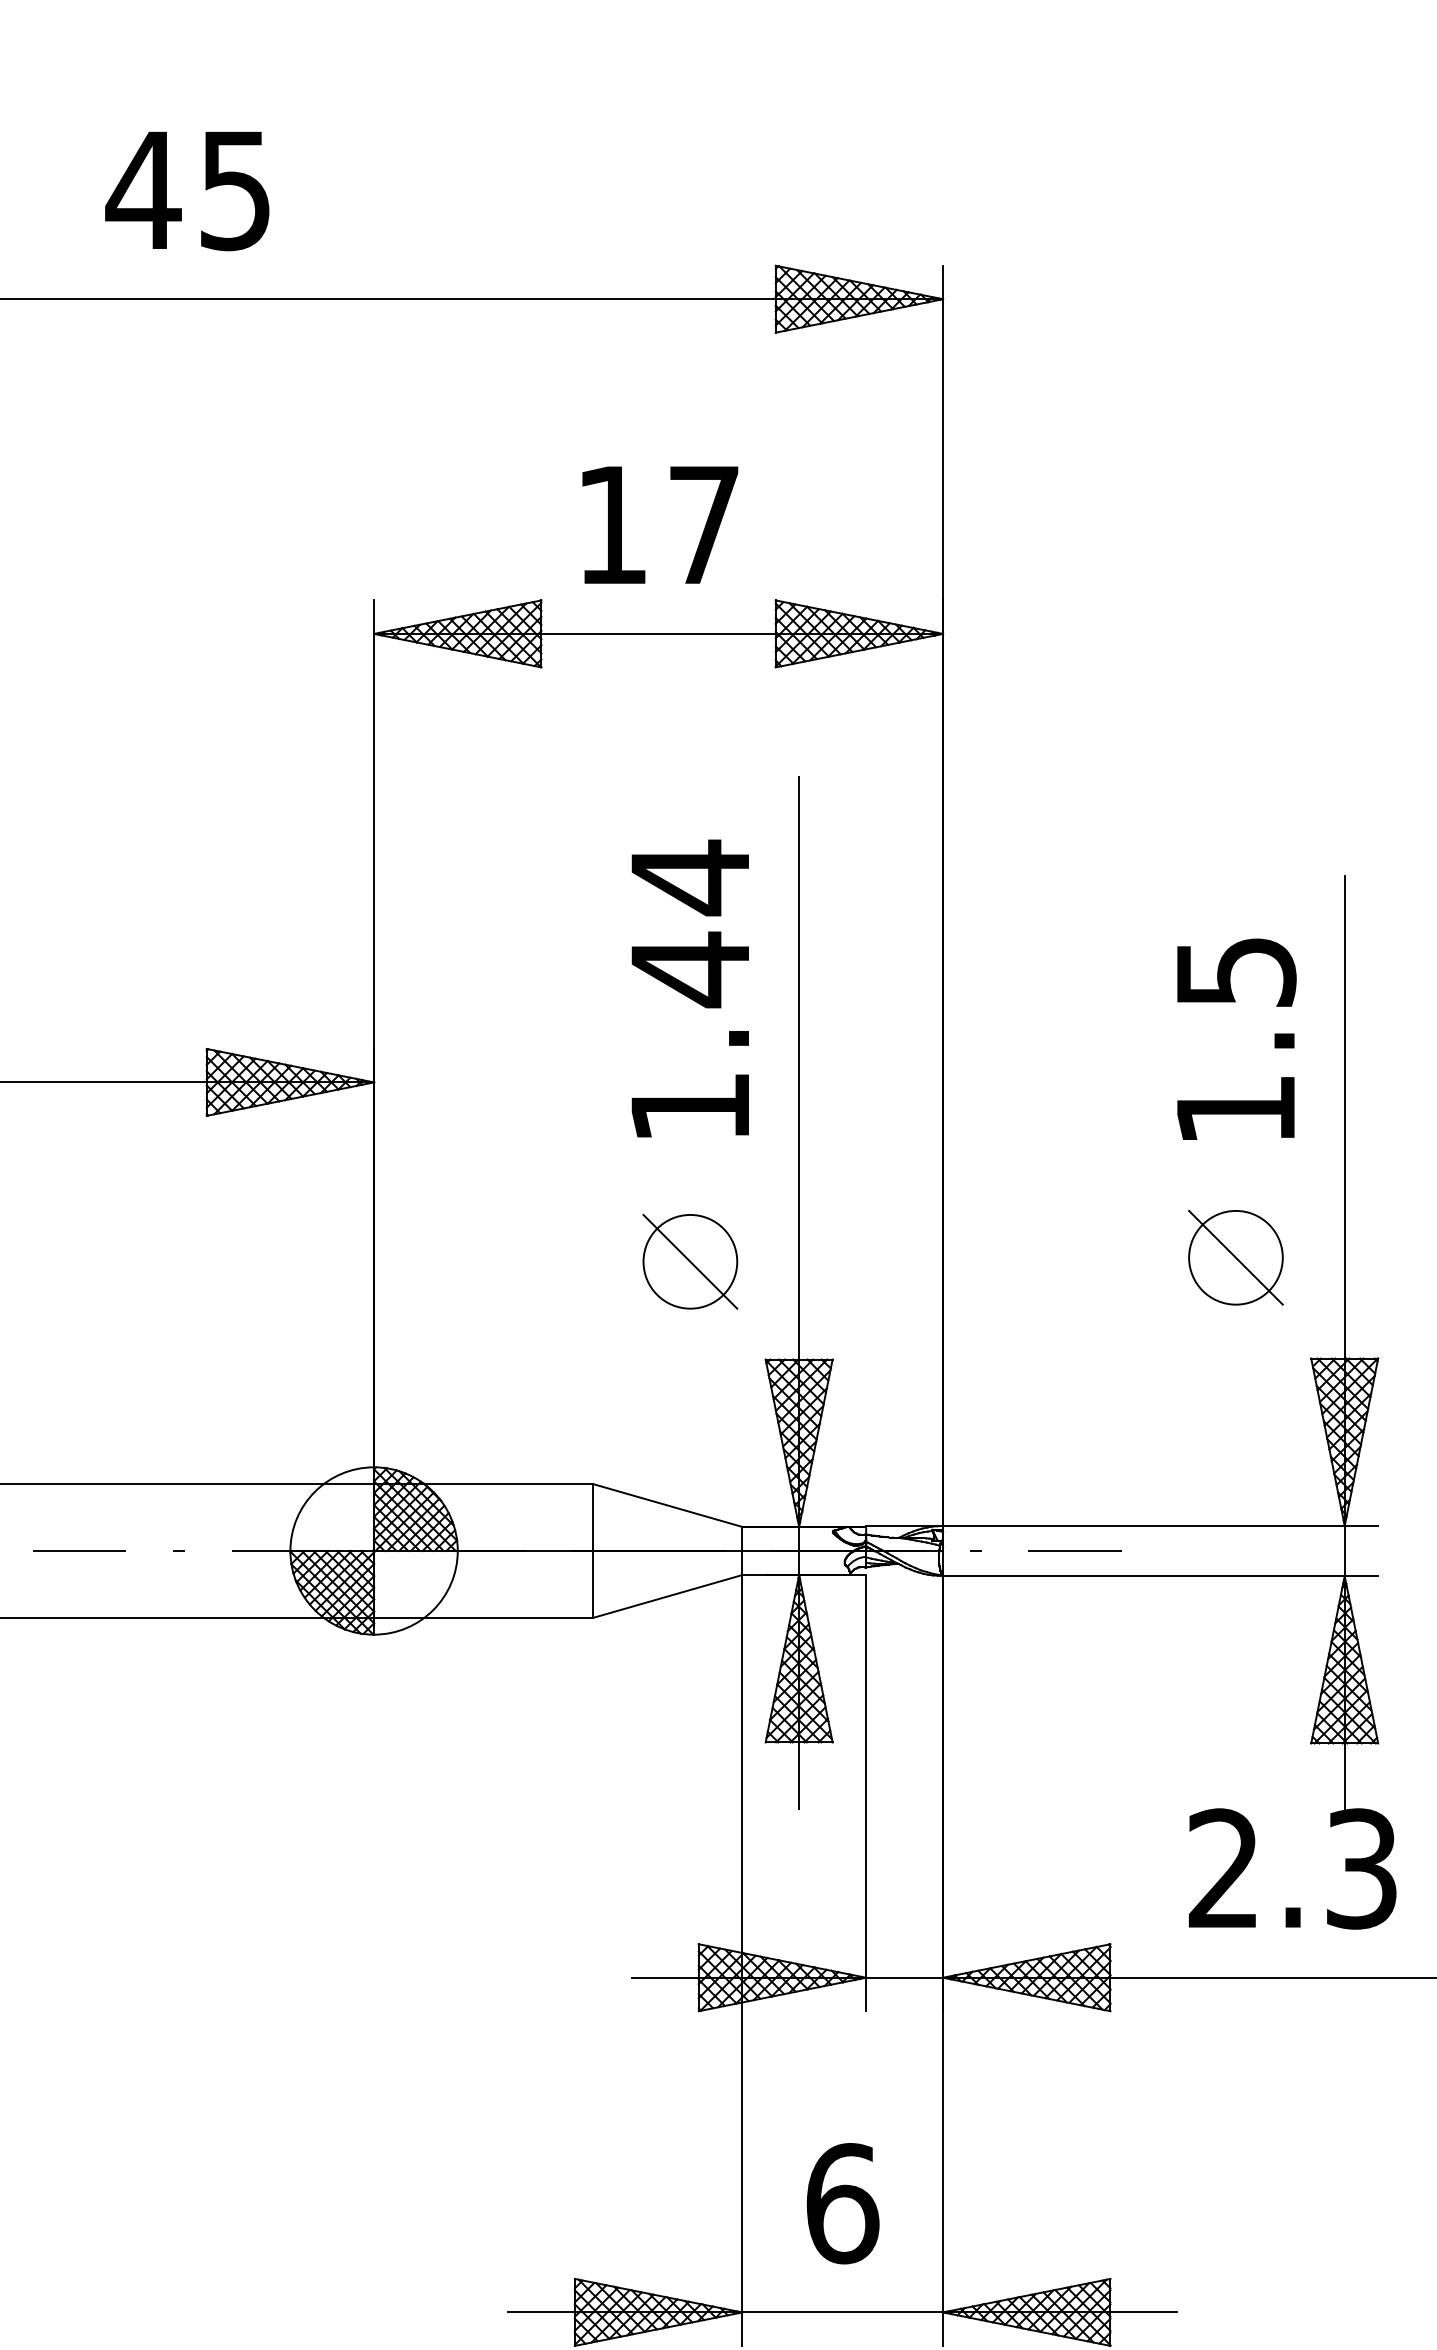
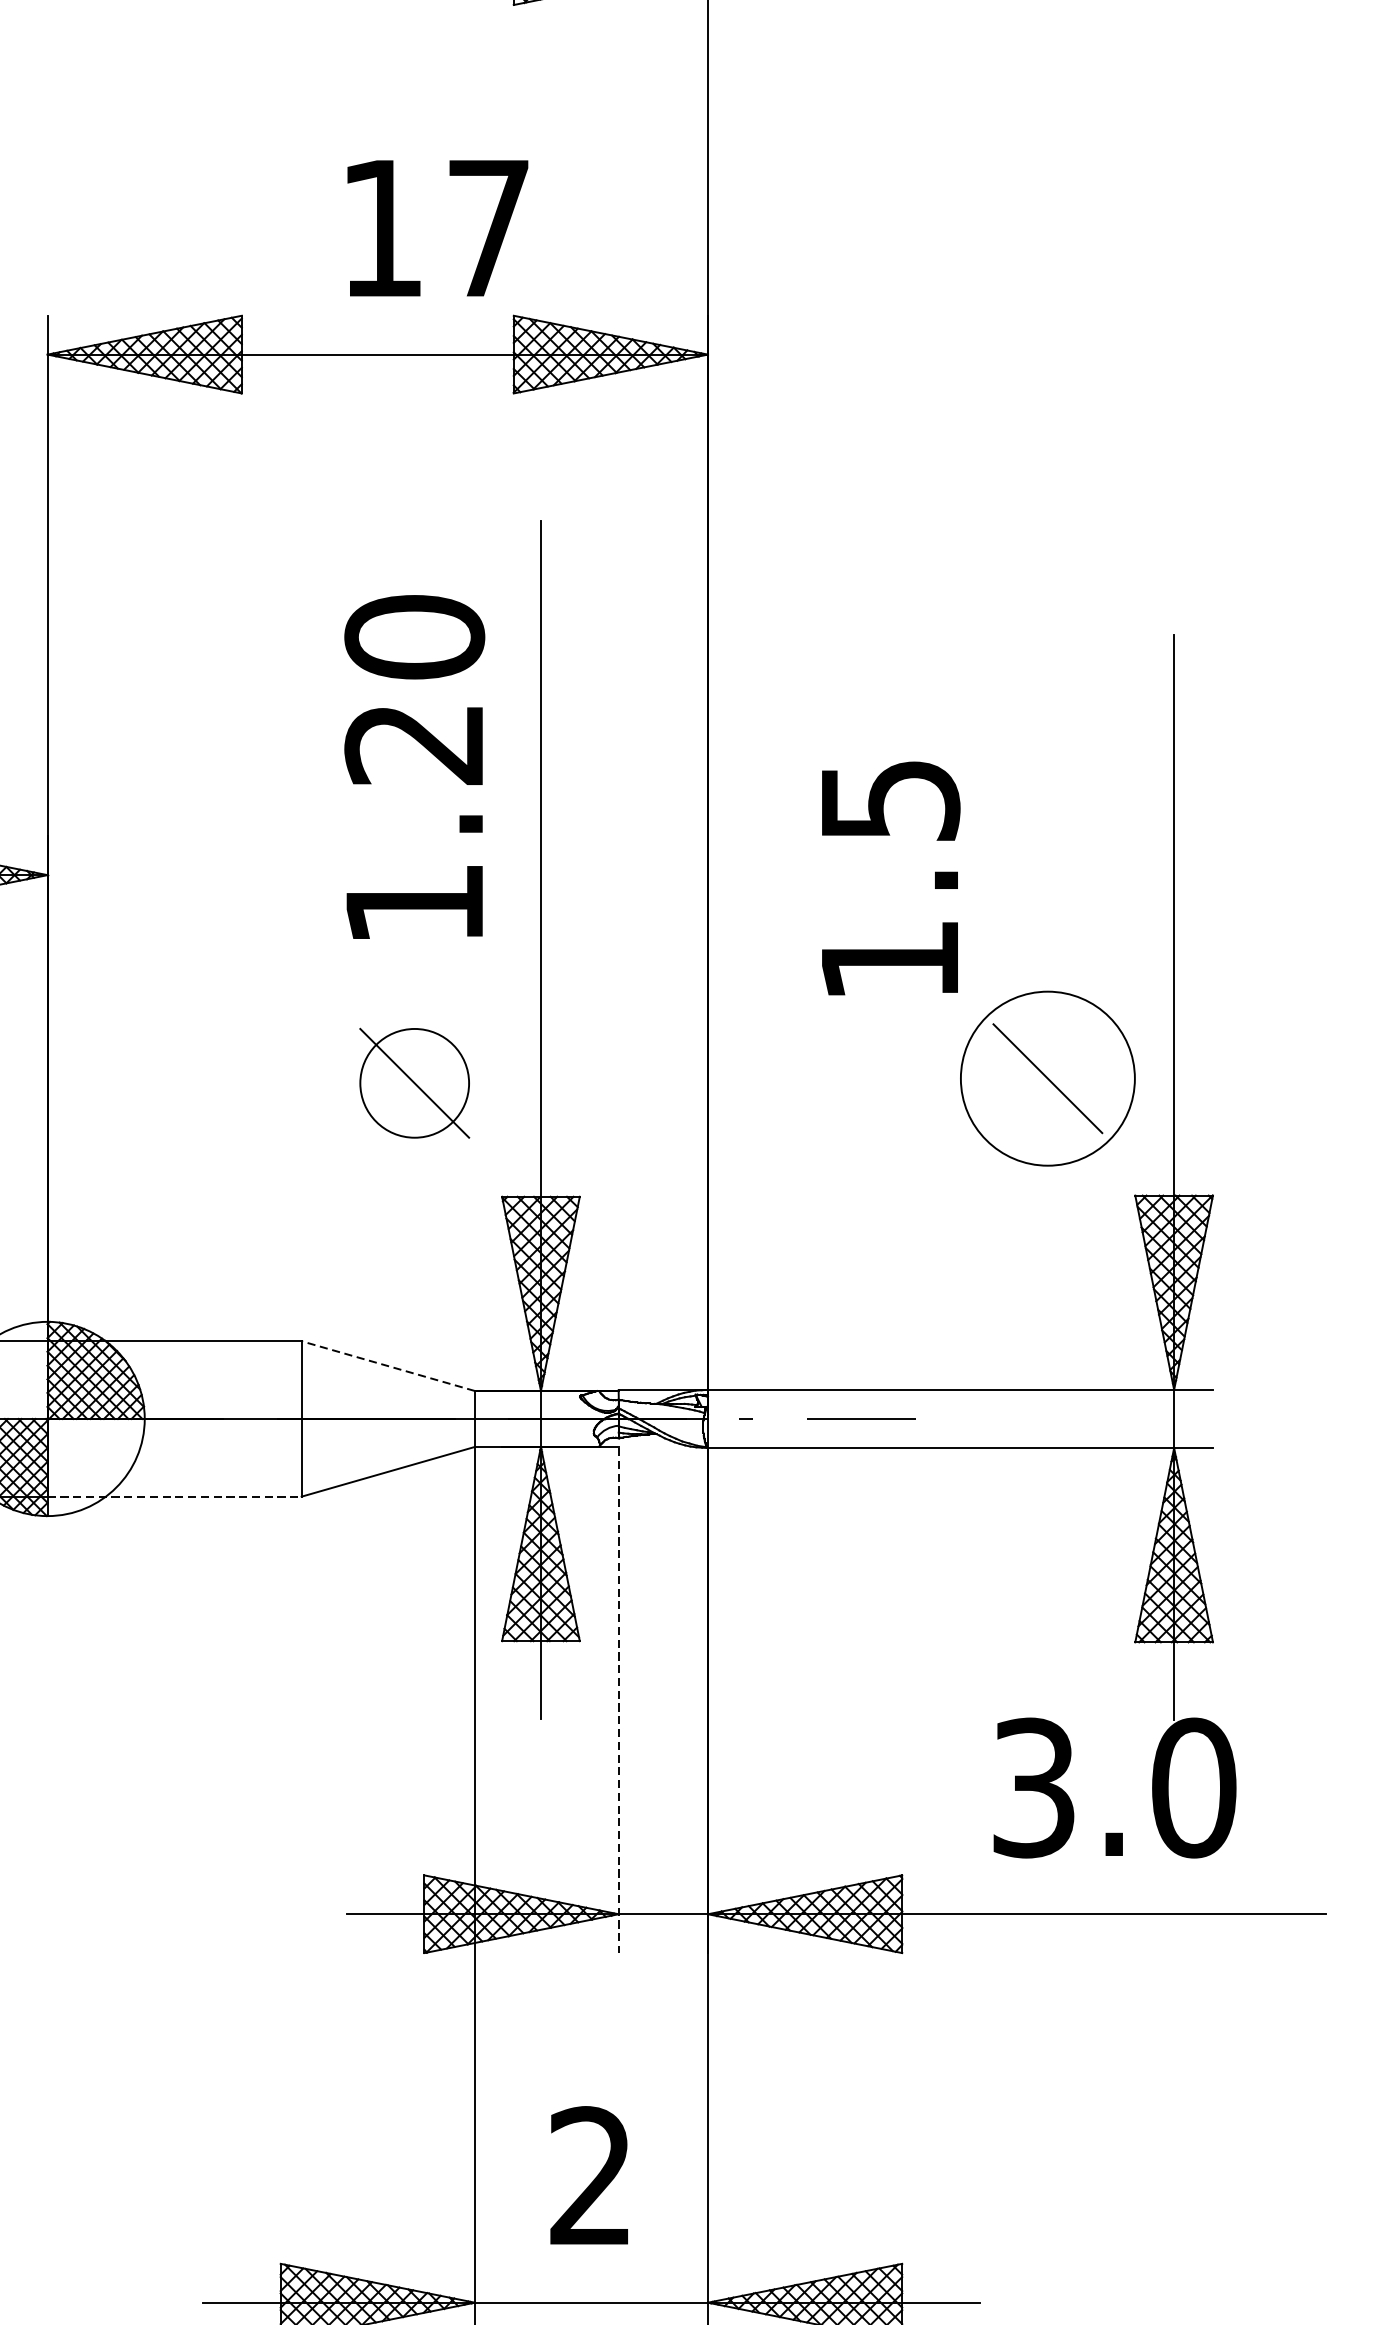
text: (660, 524) -> (438, 227), moved
text: (690, 923) -> (414, 690), 1.44 -> 1.20
text: (1236, 1038) -> (890, 877), moved
circle: (1235, 1257) -> (1047, 1078), size x1.6
line: (667, 1505) -> (388, 1366), solid -> dashed
line: (484, 1617) -> (175, 1496), solid -> dashed
line: (866, 1793) -> (619, 1700), solid -> dashed
text: (1293, 1868) -> (1114, 1787), 2.3 -> 3.0
text: (842, 2203) -> (591, 2176), 6 -> 2

